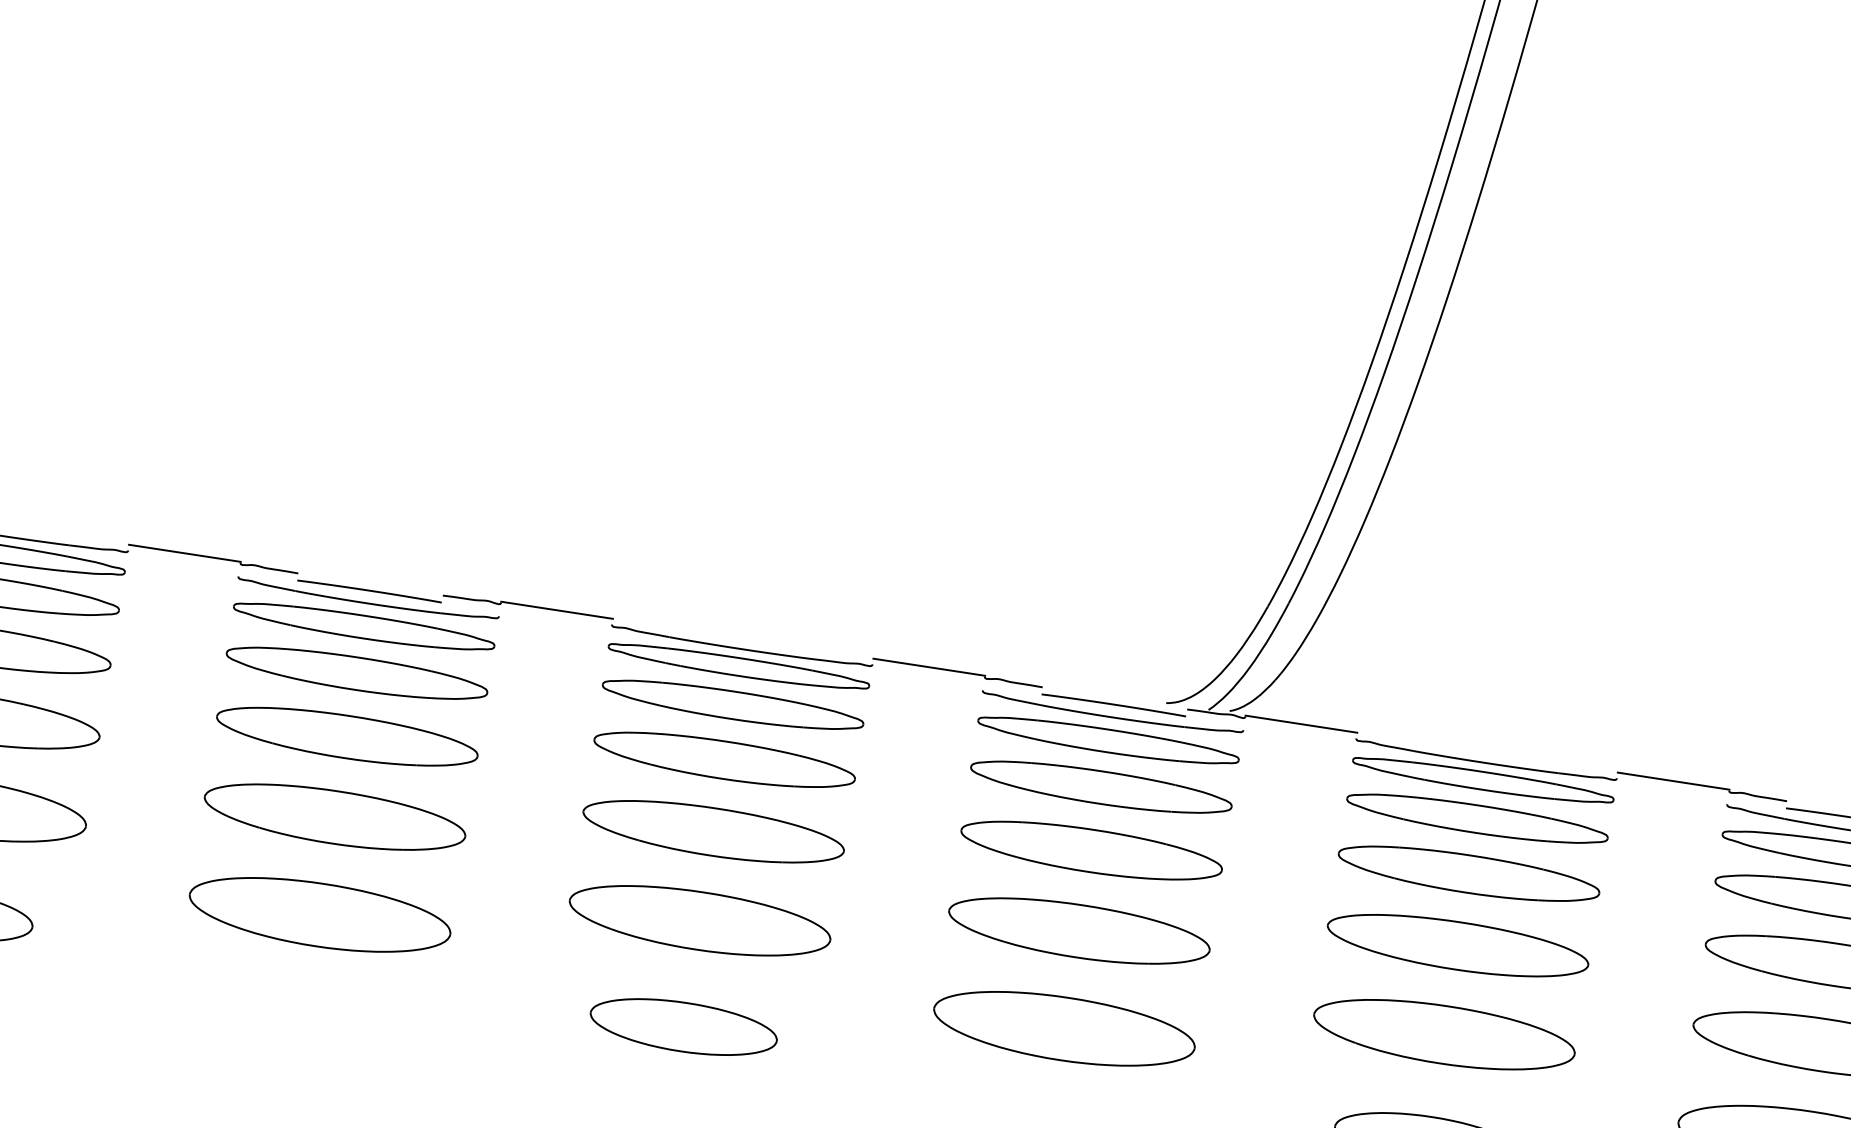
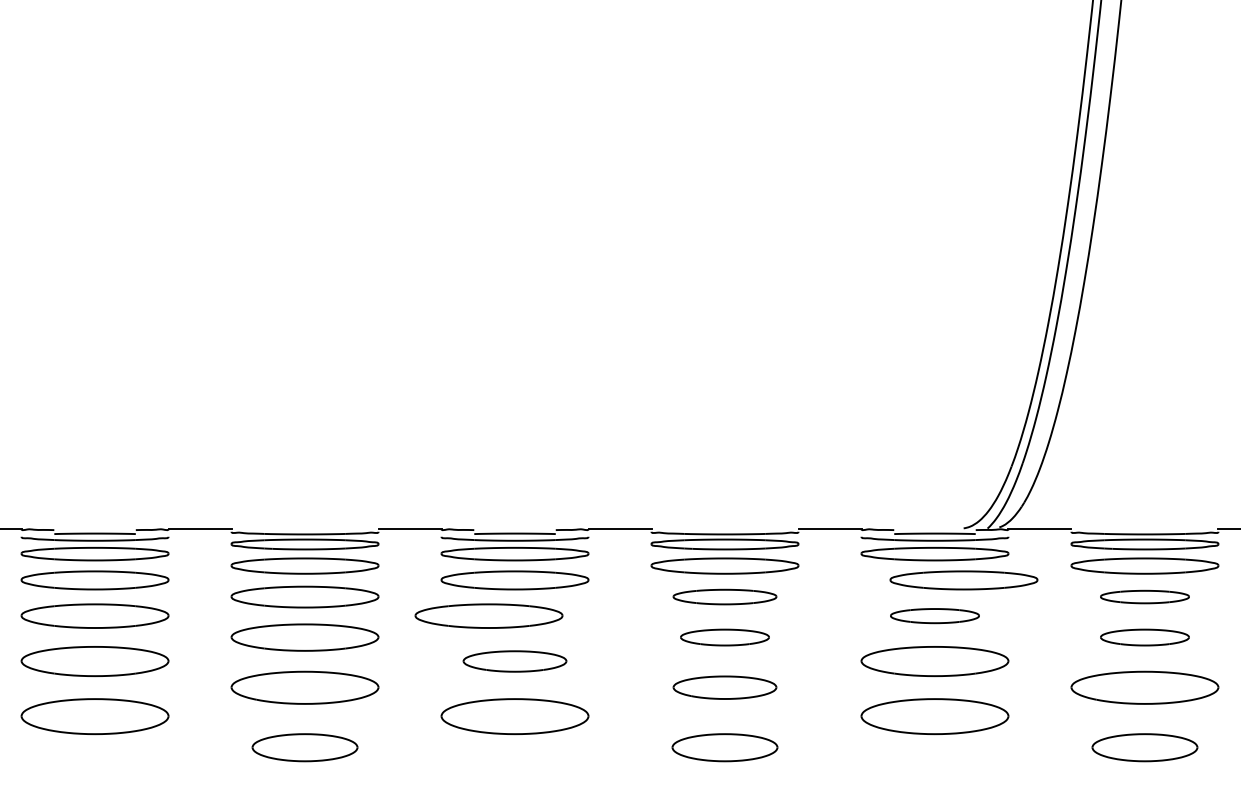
part: (346, 735) -> (488, 615), moved
part: (723, 759) -> (724, 596), size x0.7
part: (1100, 787) -> (963, 580), moved
part: (334, 817) -> (514, 661), size x0.7
part: (712, 831) -> (724, 637), size x0.6
part: (1090, 849) -> (934, 615), size x0.6
part: (1468, 872) -> (1144, 596), size x0.6
part: (699, 920) -> (724, 687), size x0.7
part: (1457, 945) -> (1144, 637), size x0.6

